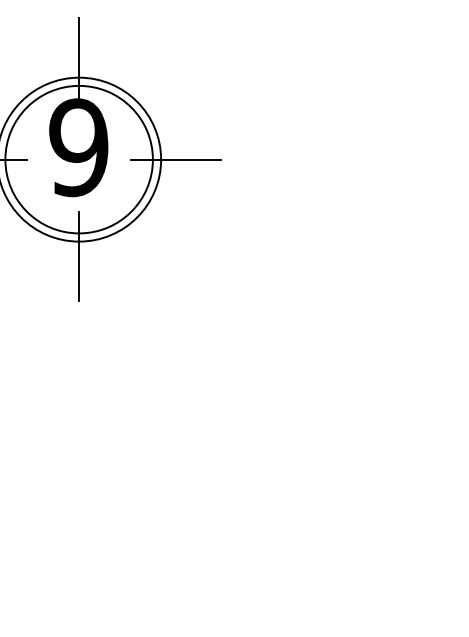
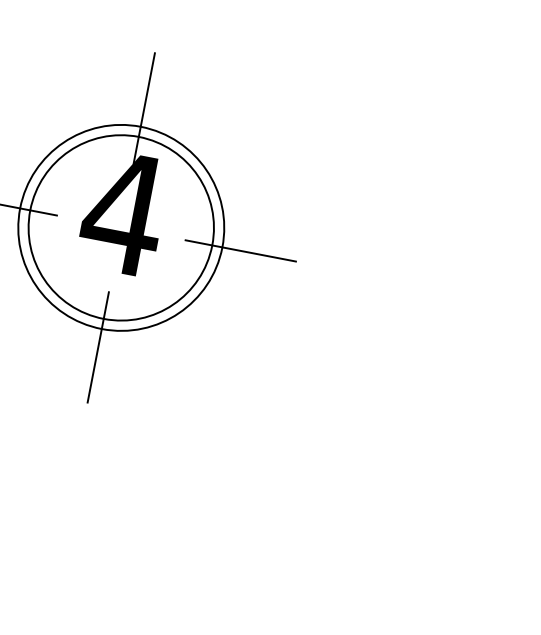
text: (78, 147) -> (123, 212), 9 -> 4

